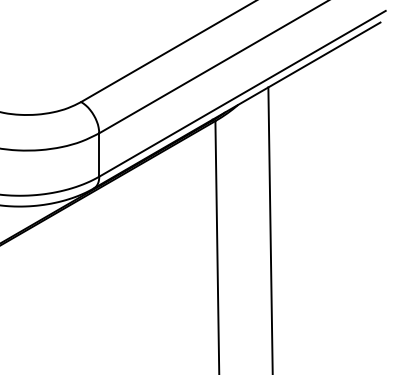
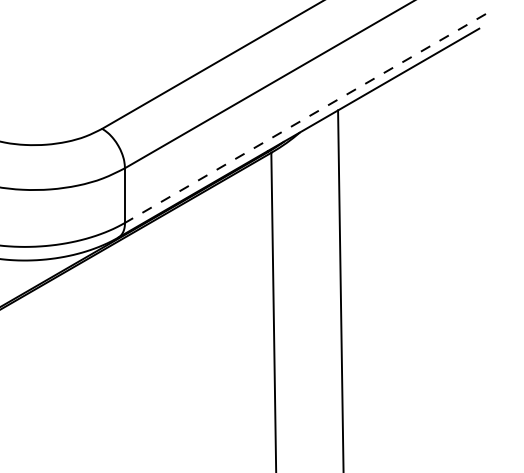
line: (242, 93) -> (305, 118), solid -> dashed

